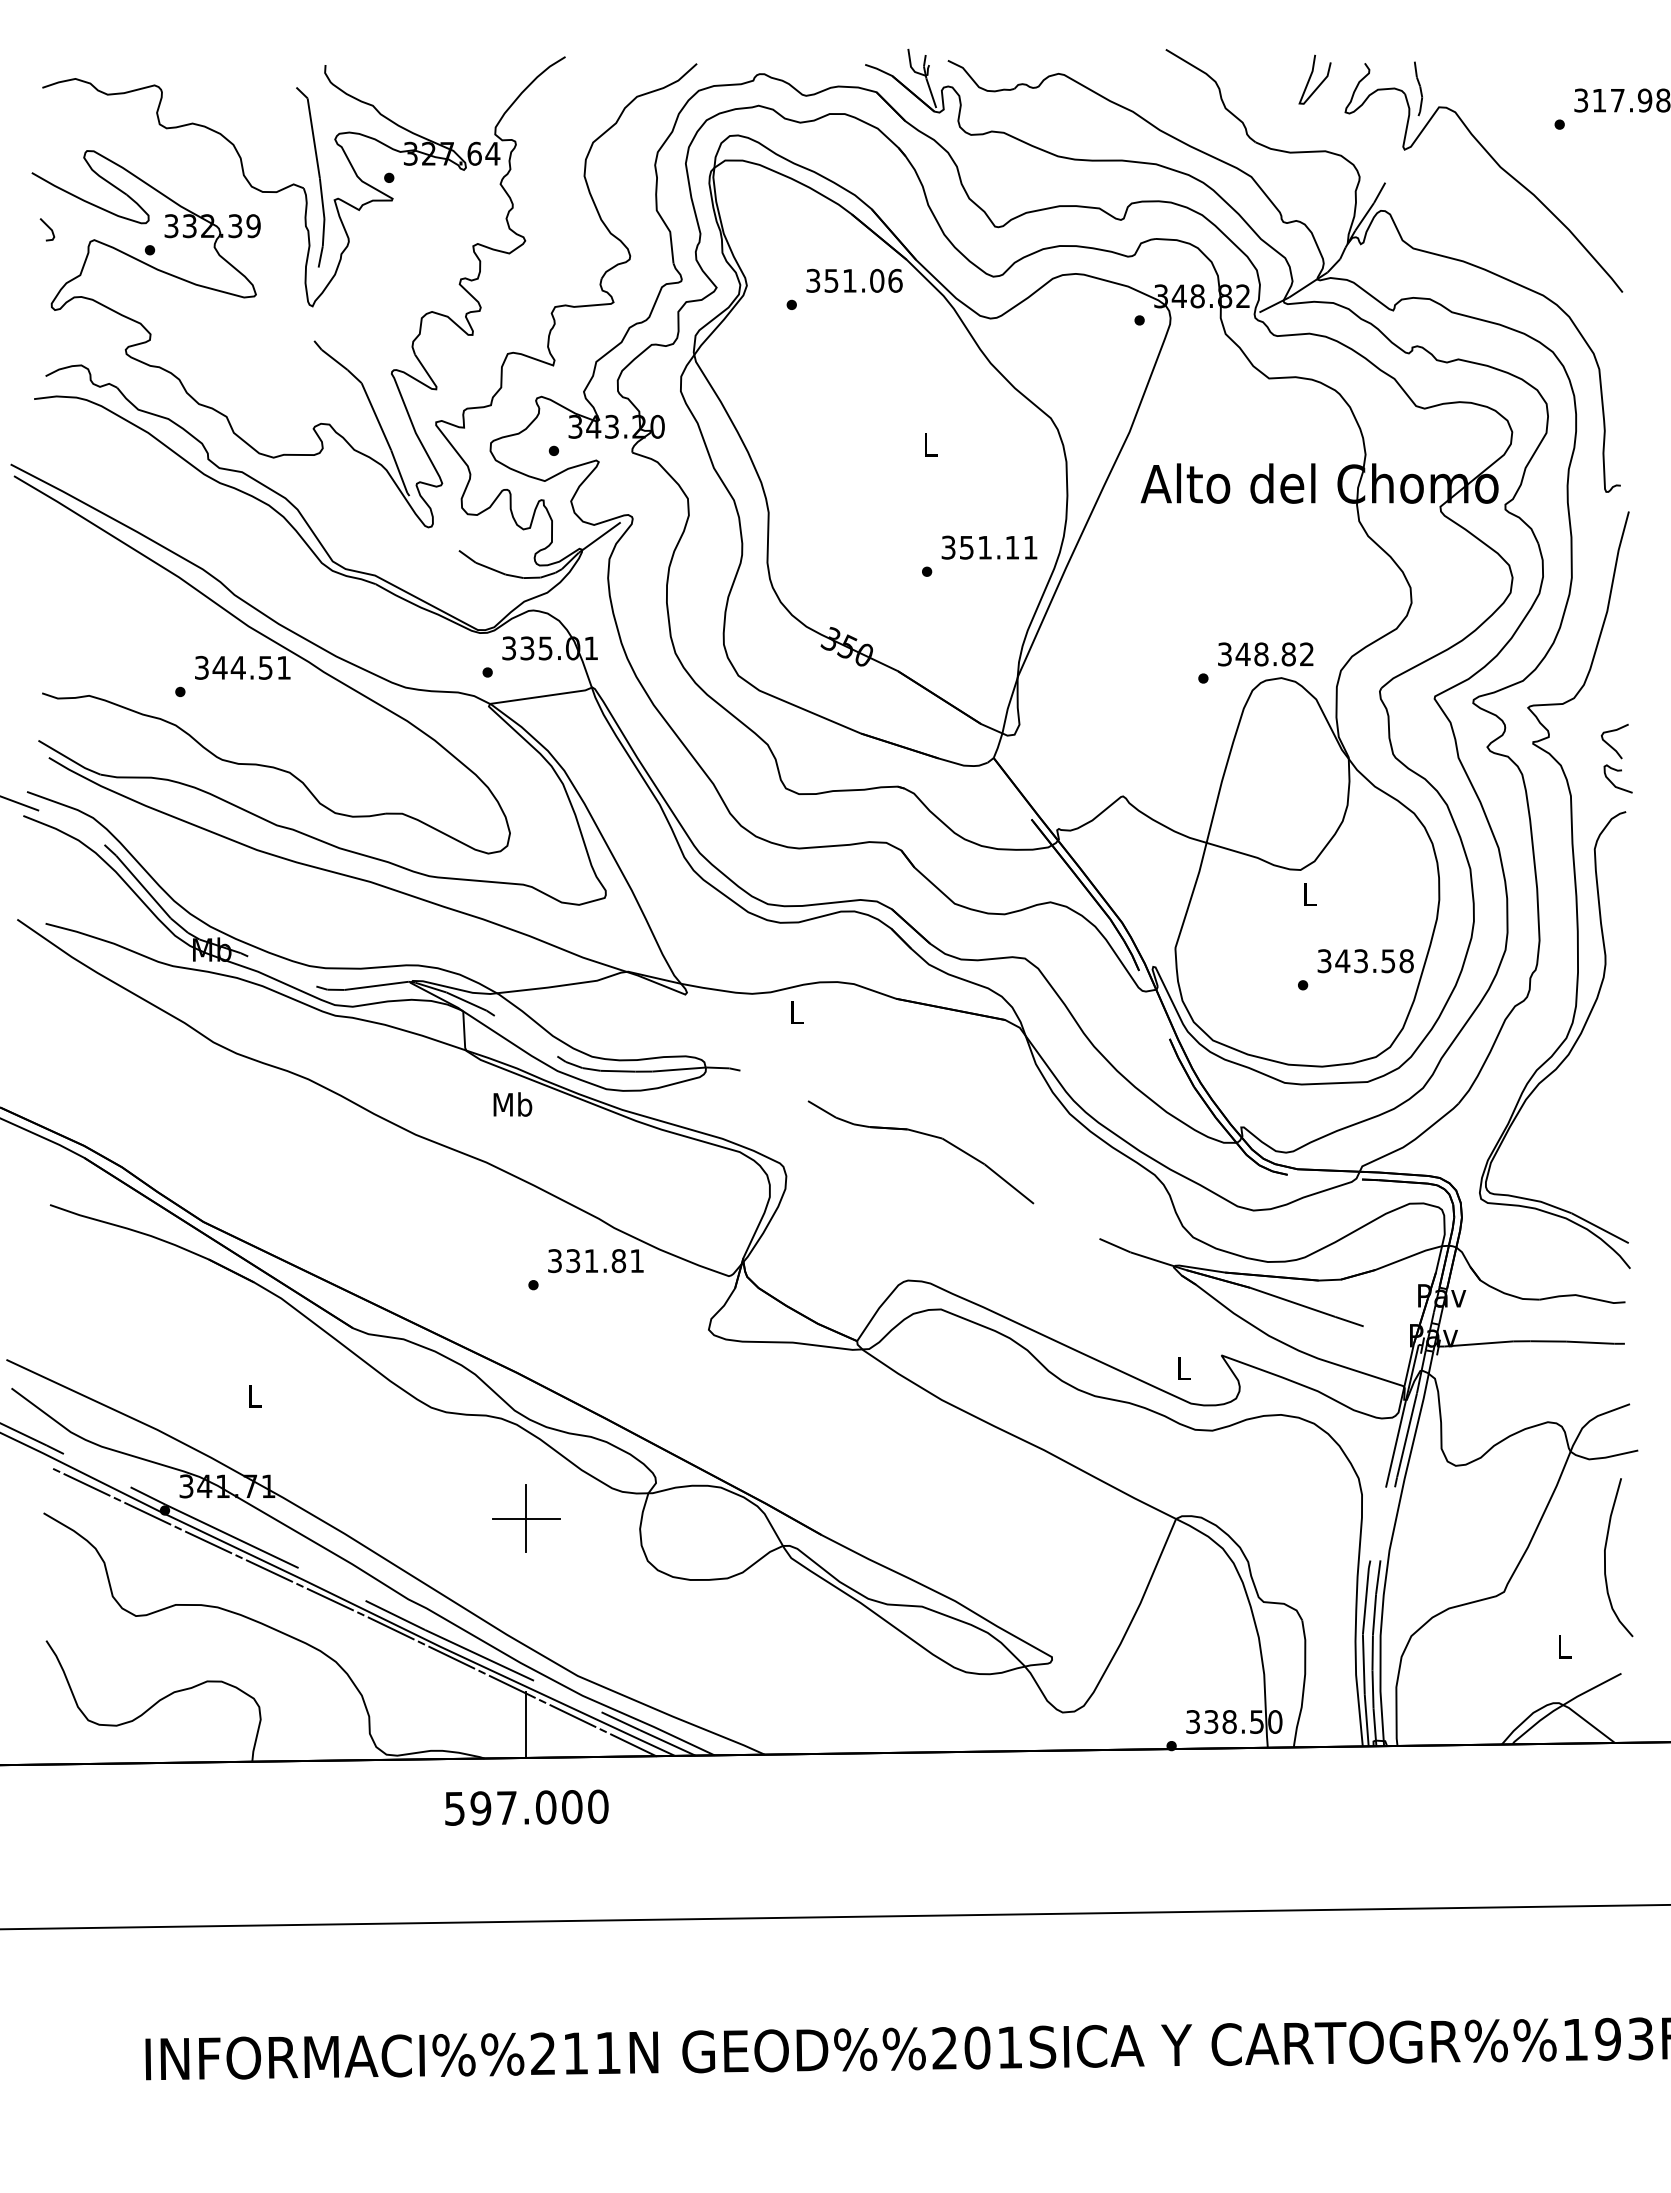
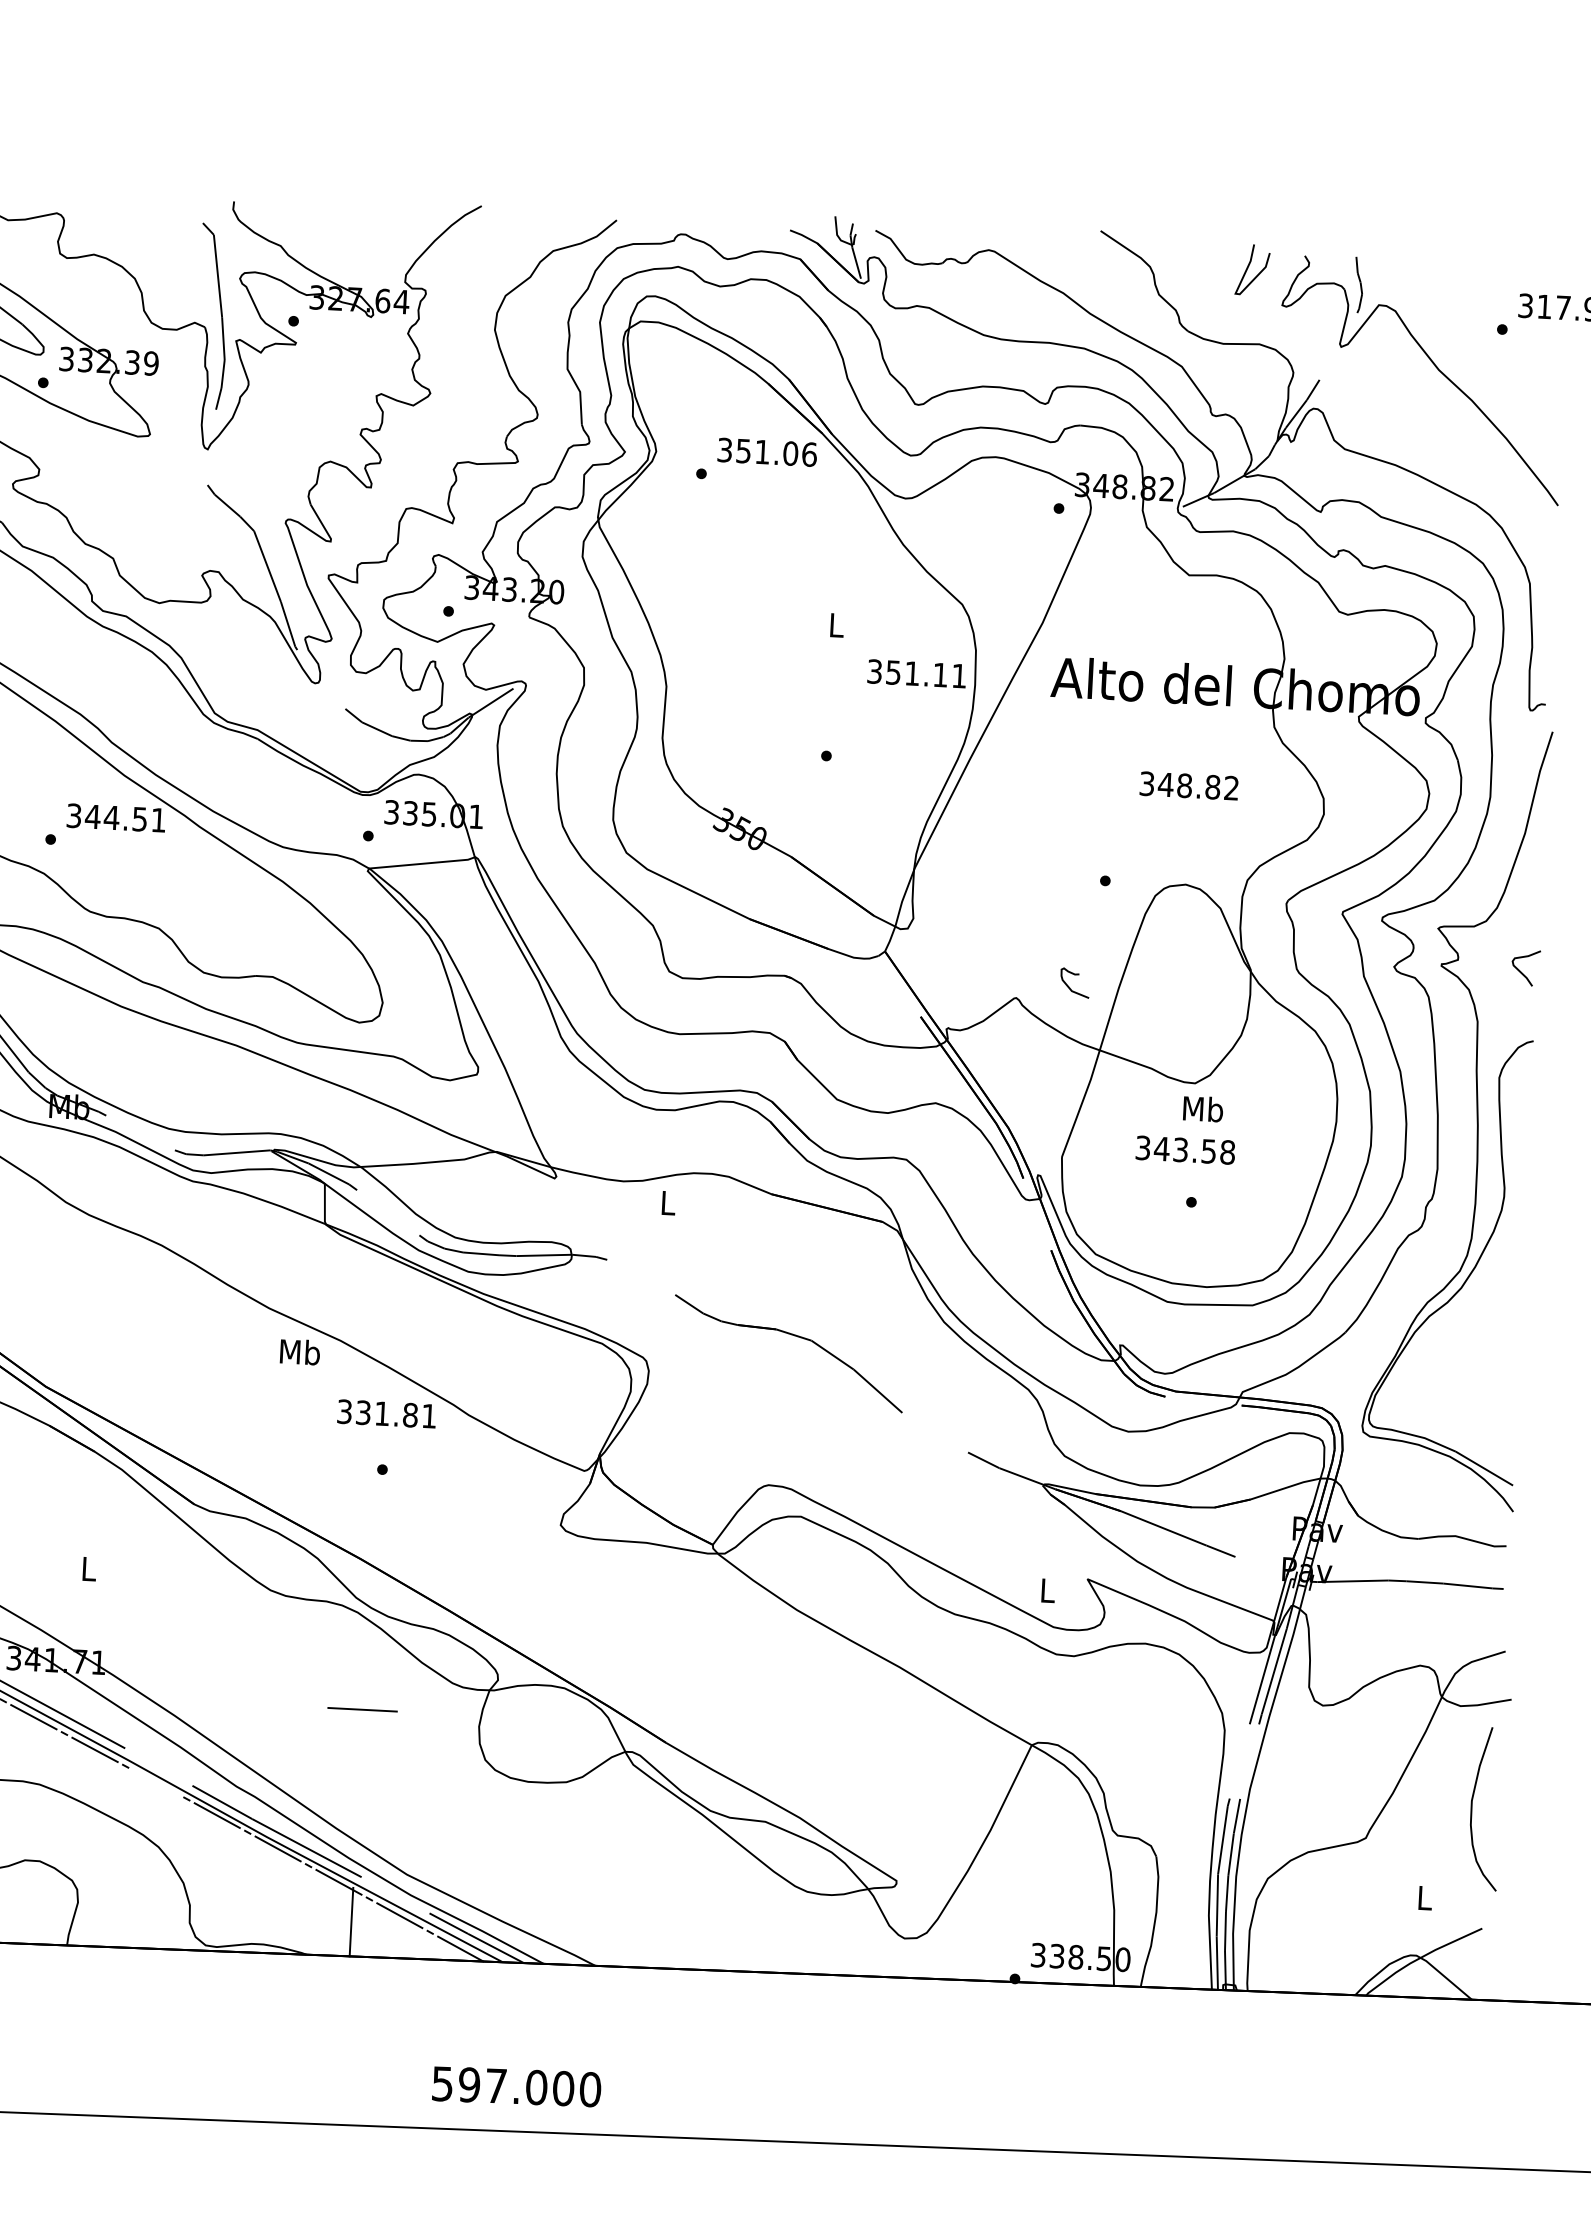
text: (989, 547) -> (916, 673), moved
text: (1265, 654) -> (1188, 786), moved
curve: (1612, 782) -> (1068, 986), moved
text: (1309, 894) -> (1202, 1109), L -> Mb
text: (1365, 961) -> (1185, 1150), moved
text: (512, 1104) -> (299, 1352), moved
text: (595, 1261) -> (386, 1414), moved
line: (526, 1518) -> (362, 1709), removed
line: (329, 1599) -> (155, 1782), removed
text: (526, 1807) -> (516, 2086), moved

